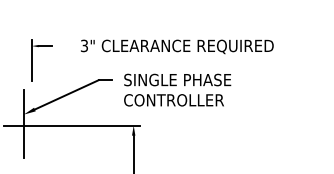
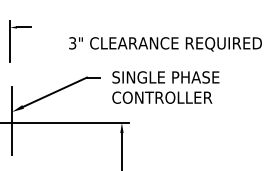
part: (32, 60) -> (10, 41), moved

